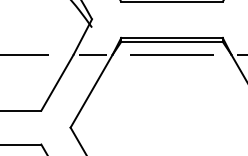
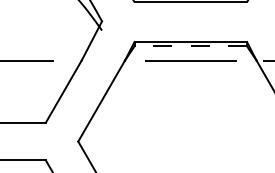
line: (171, 41) -> (190, 46), solid -> dashed
line: (93, 54) -> (103, 60), removed

